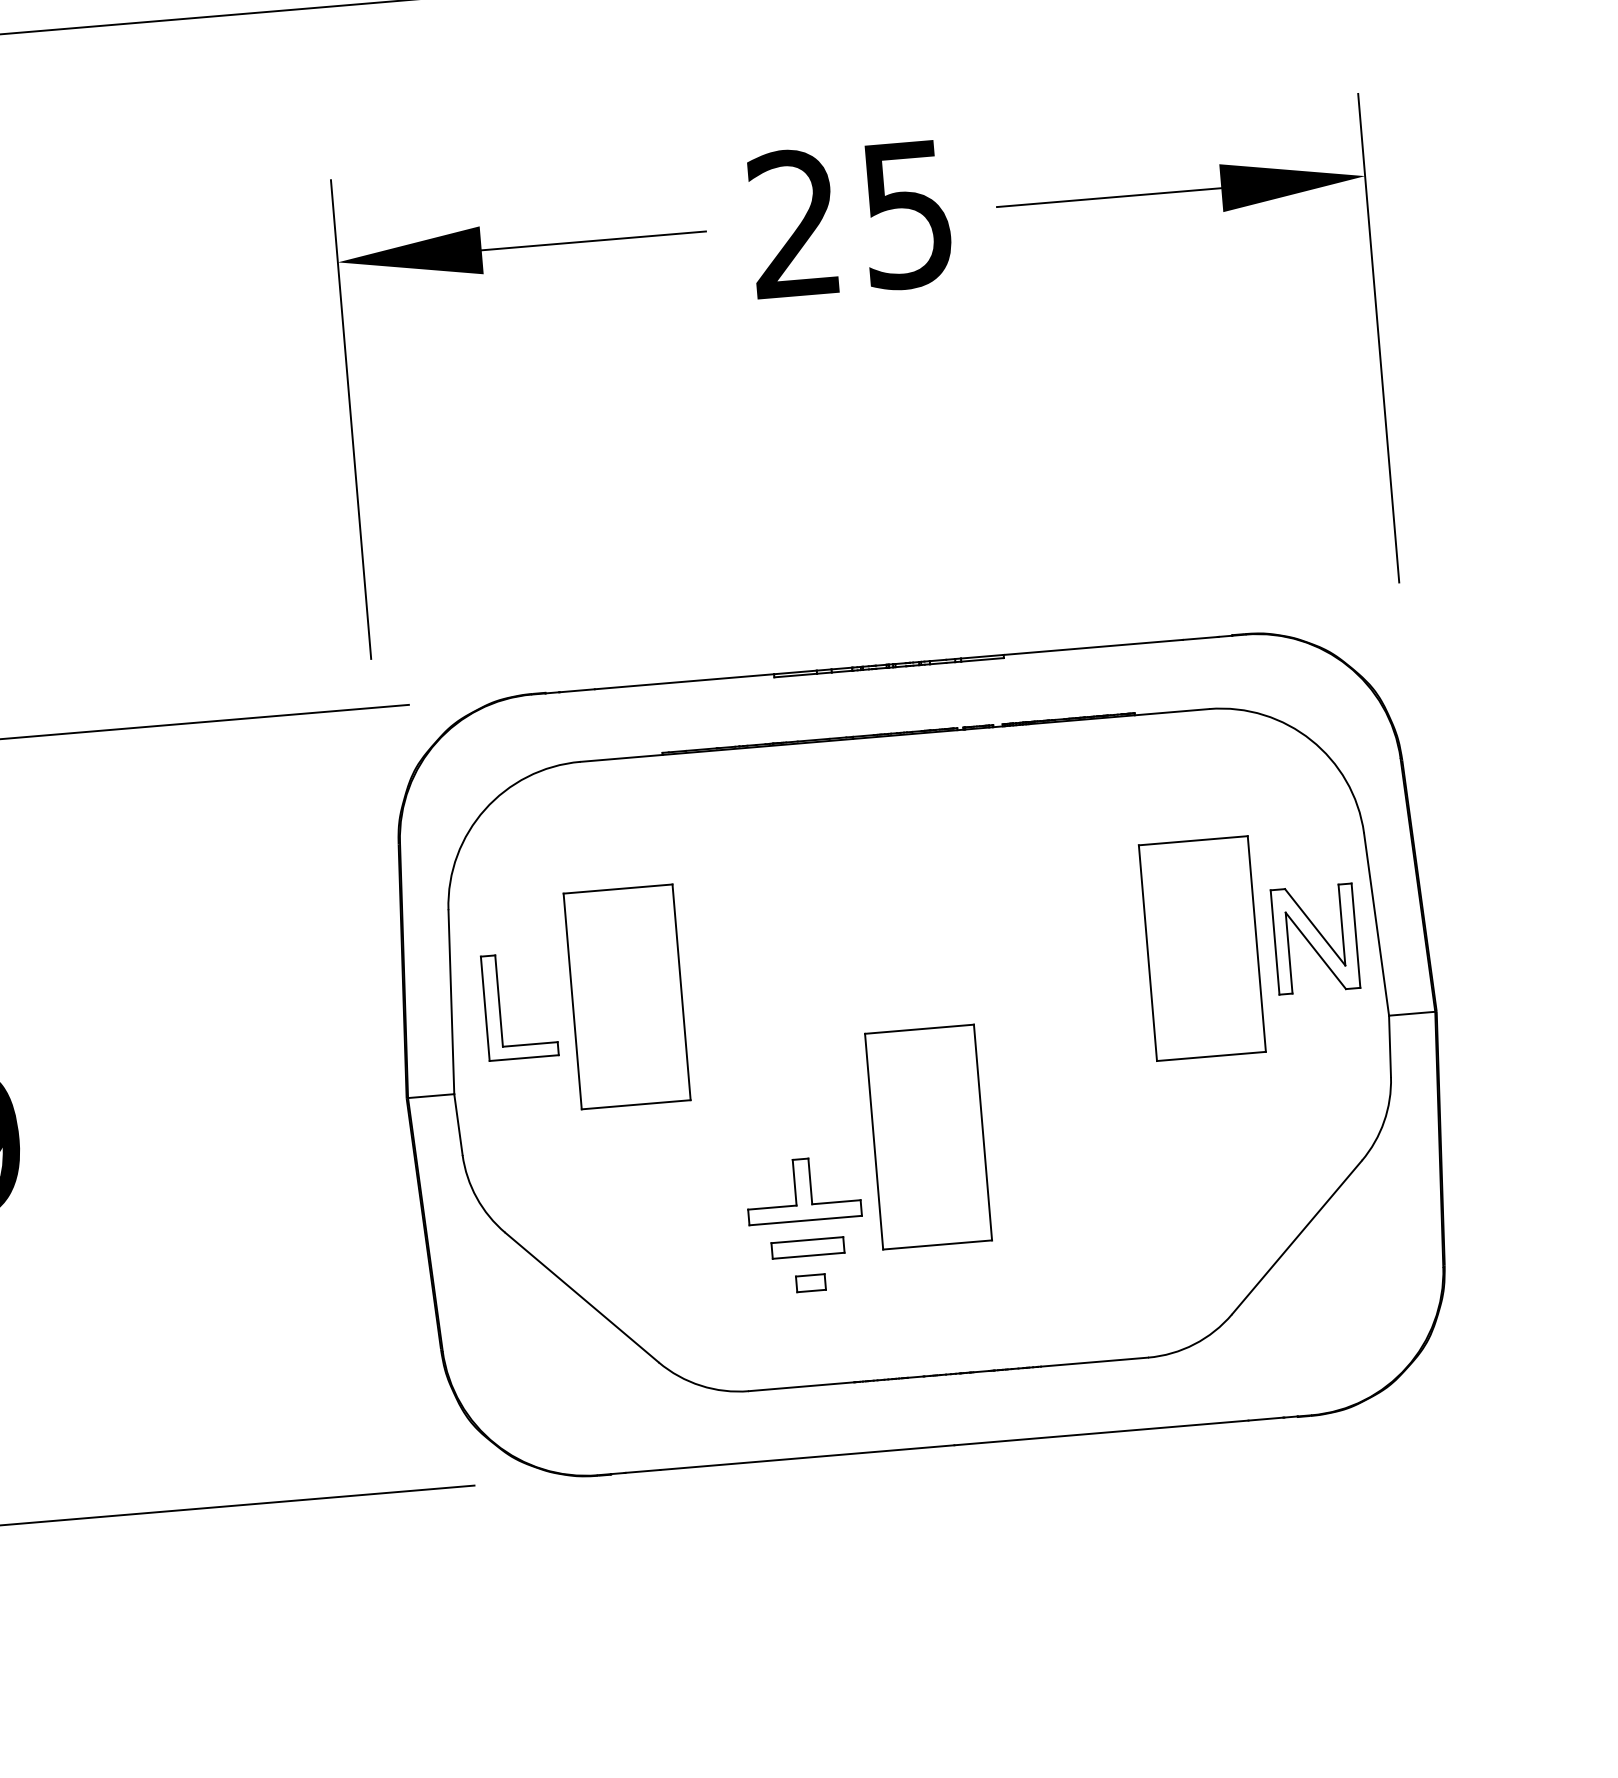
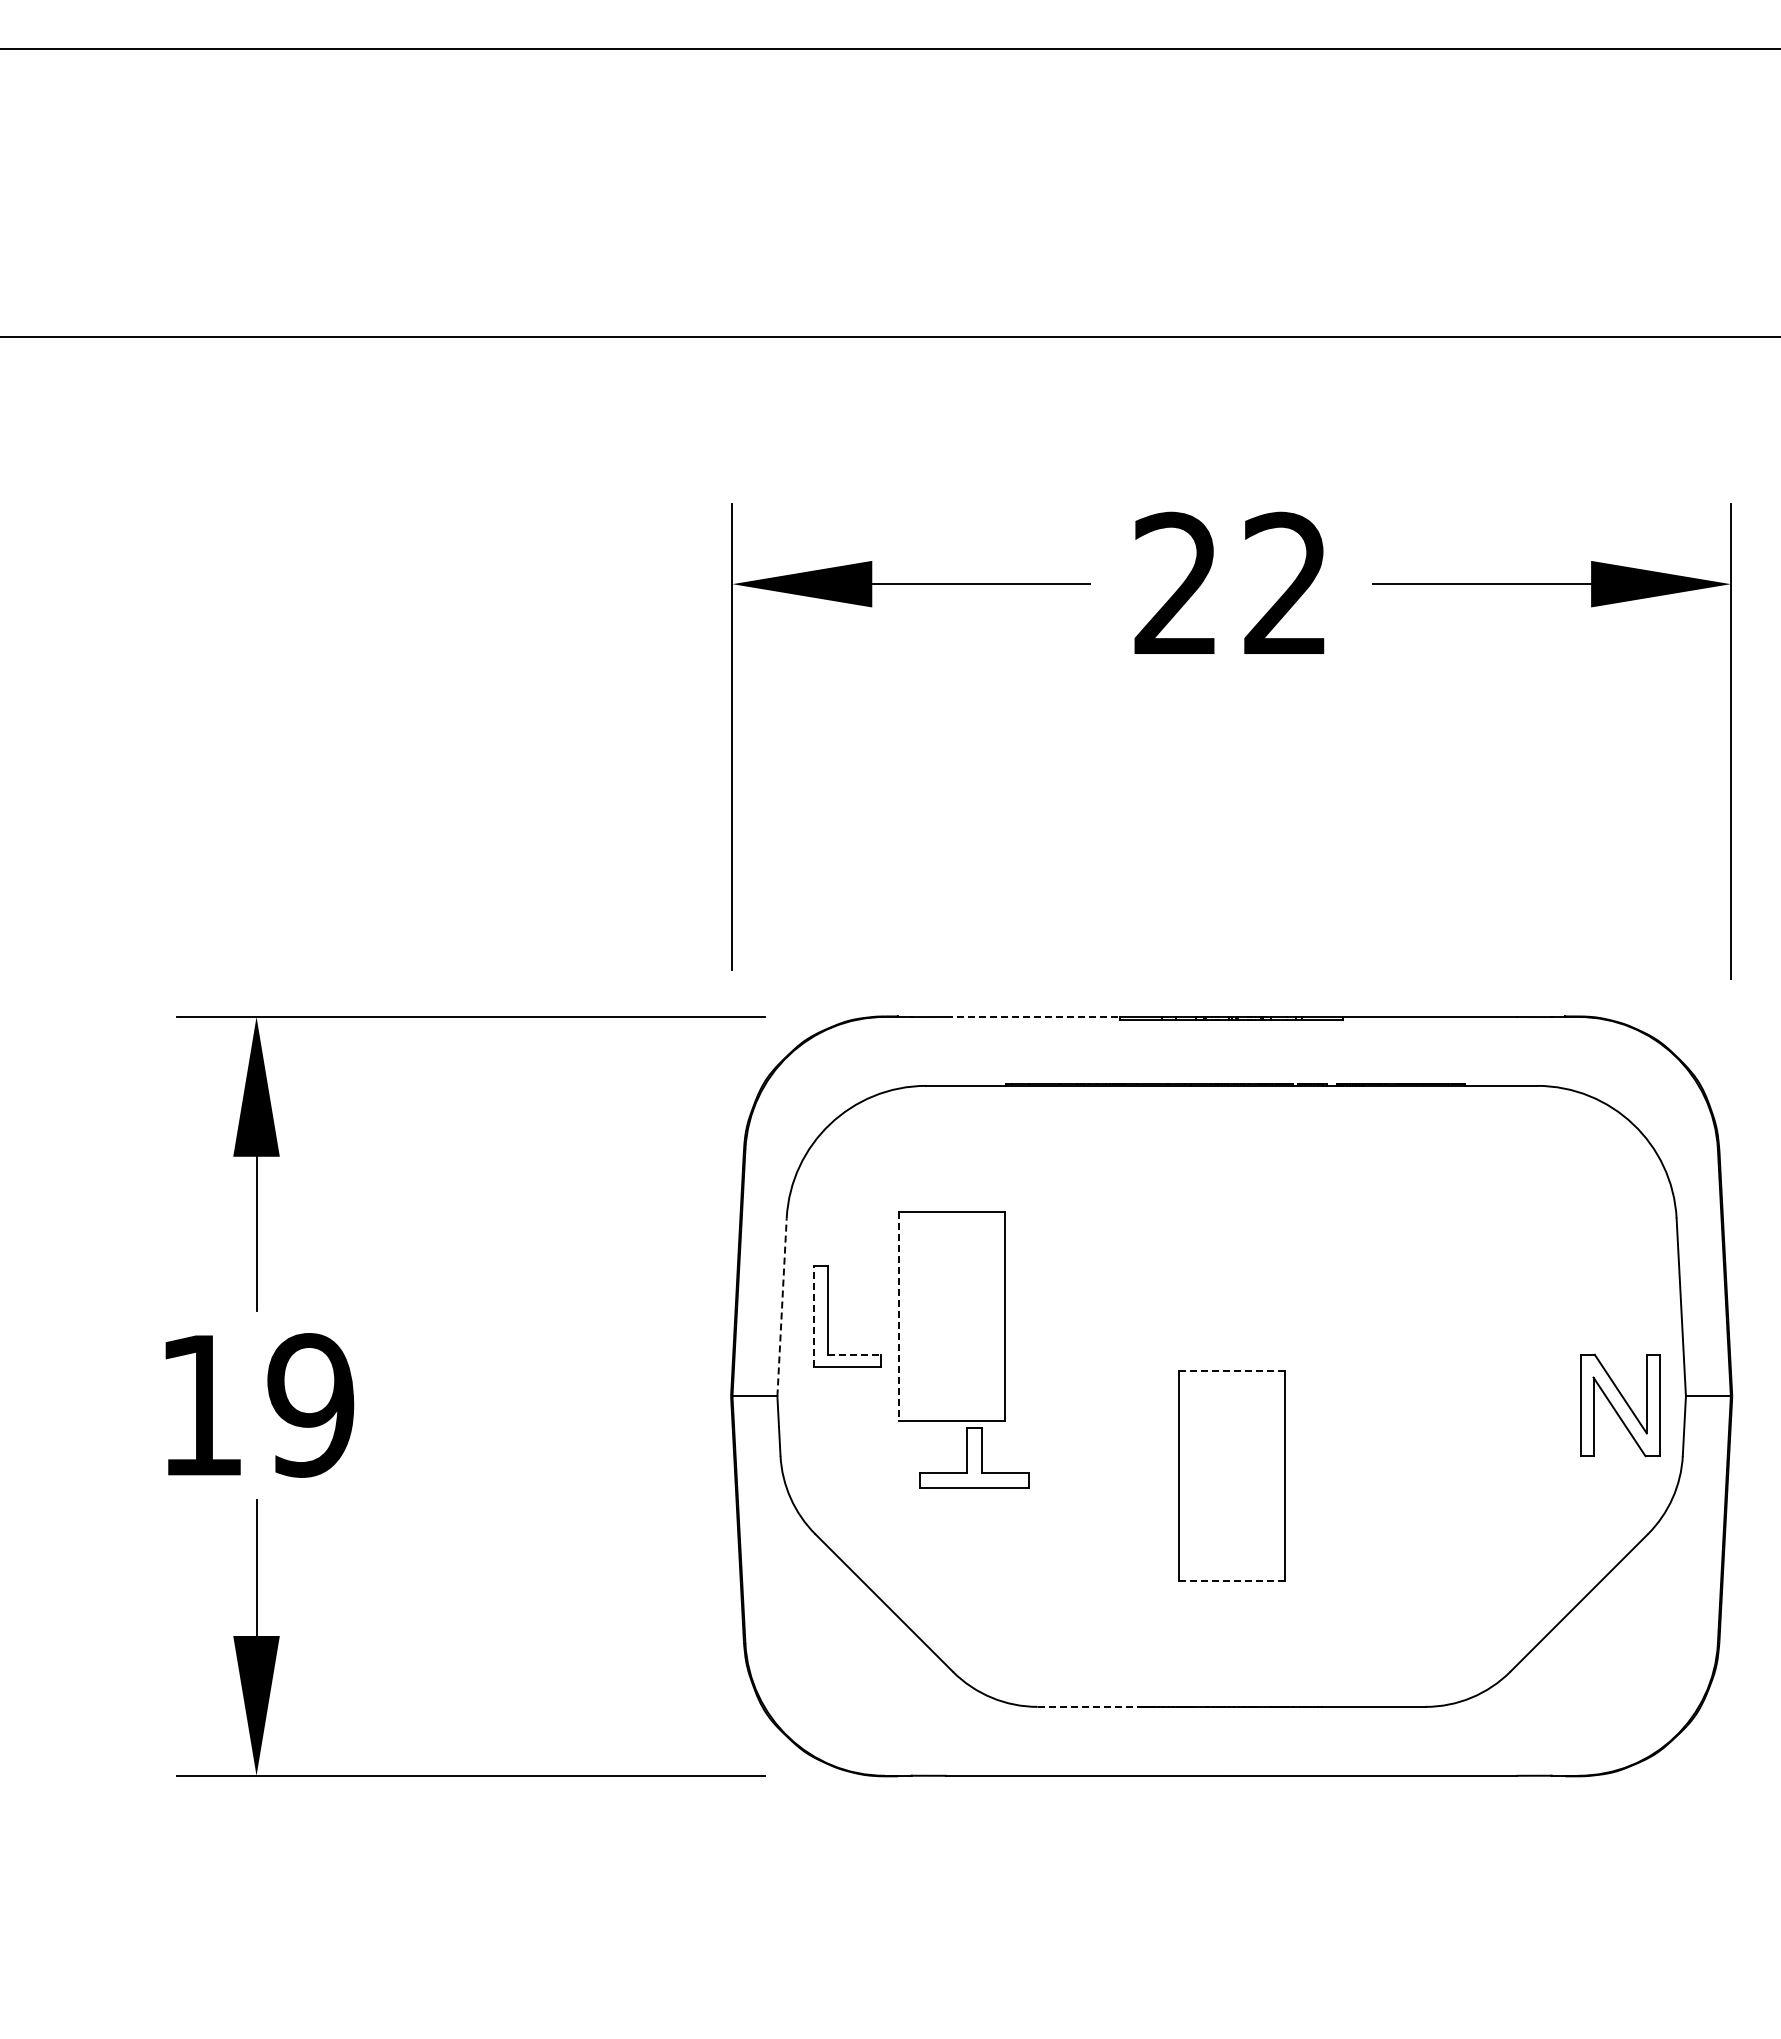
text: (906, 213) -> (1285, 583), 25 -> 22
line: (685, 682) -> (1033, 1017), solid -> dashed
part: (1315, 939) -> (1620, 1405), moved
part: (1201, 948) -> (1510, 1316), removed
line: (451, 1001) -> (782, 1306), solid -> dashed
line: (573, 1001) -> (899, 1316), solid -> dashed
line: (485, 1008) -> (814, 1316), solid -> dashed
line: (919, 1029) -> (1231, 1371), solid -> dashed
line: (529, 1044) -> (854, 1354), solid -> dashed
part: (803, 1189) -> (974, 1457), moved
line: (937, 1245) -> (1231, 1581), solid -> dashed
part: (807, 1248) -> (1105, 1573), removed
part: (810, 1283) -> (1105, 1607), removed
line: (802, 1386) -> (1089, 1706), solid -> dashed

